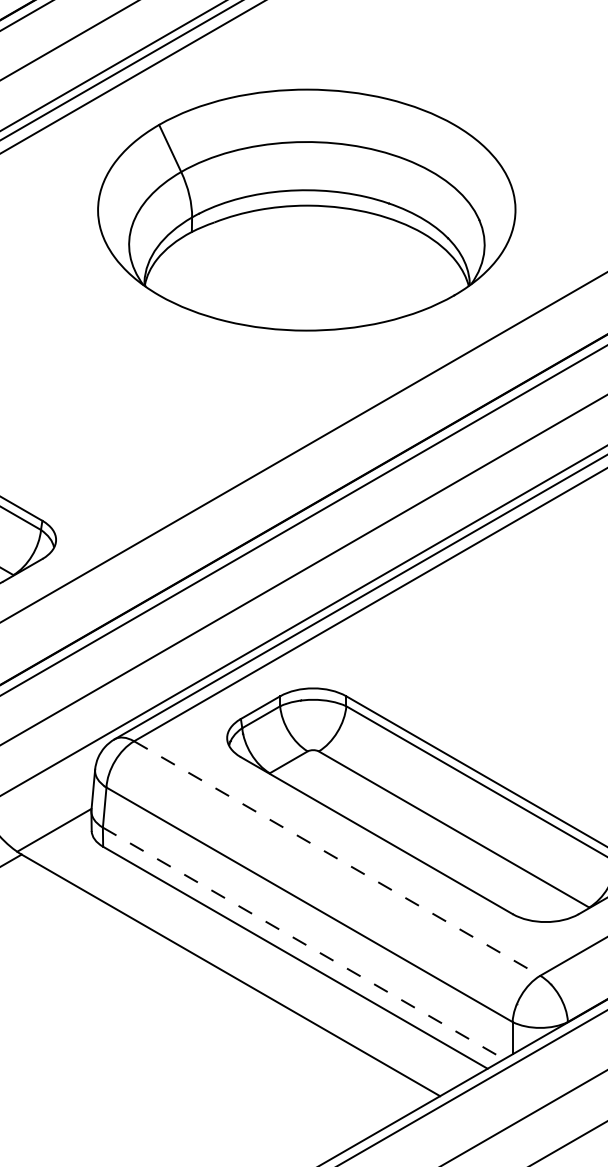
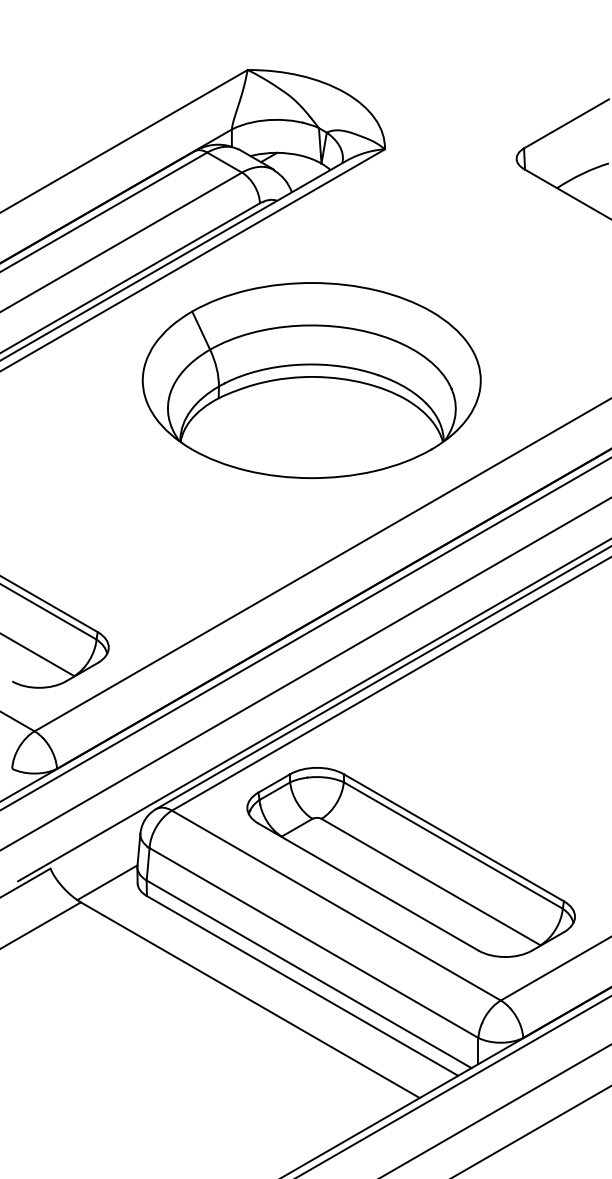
line: (337, 858) -> (336, 905), dashed -> solid
line: (303, 943) -> (309, 974), dashed -> solid

